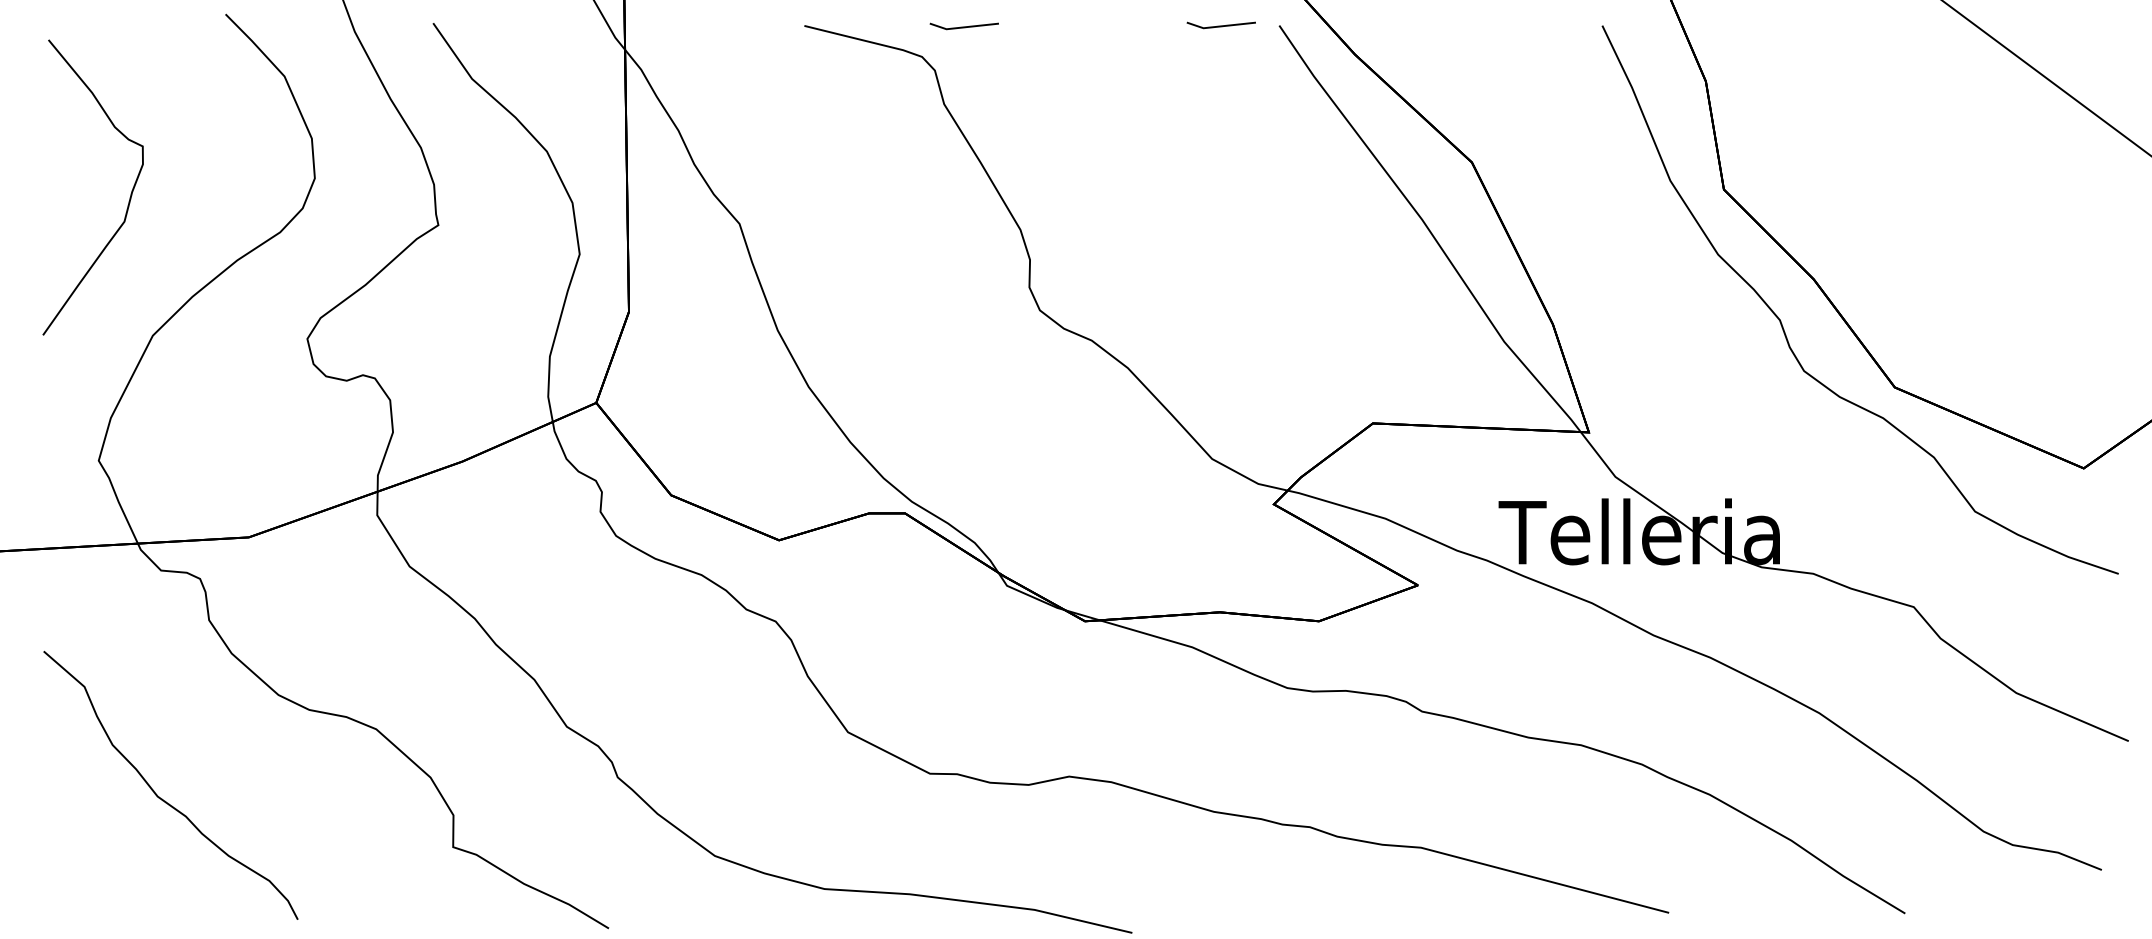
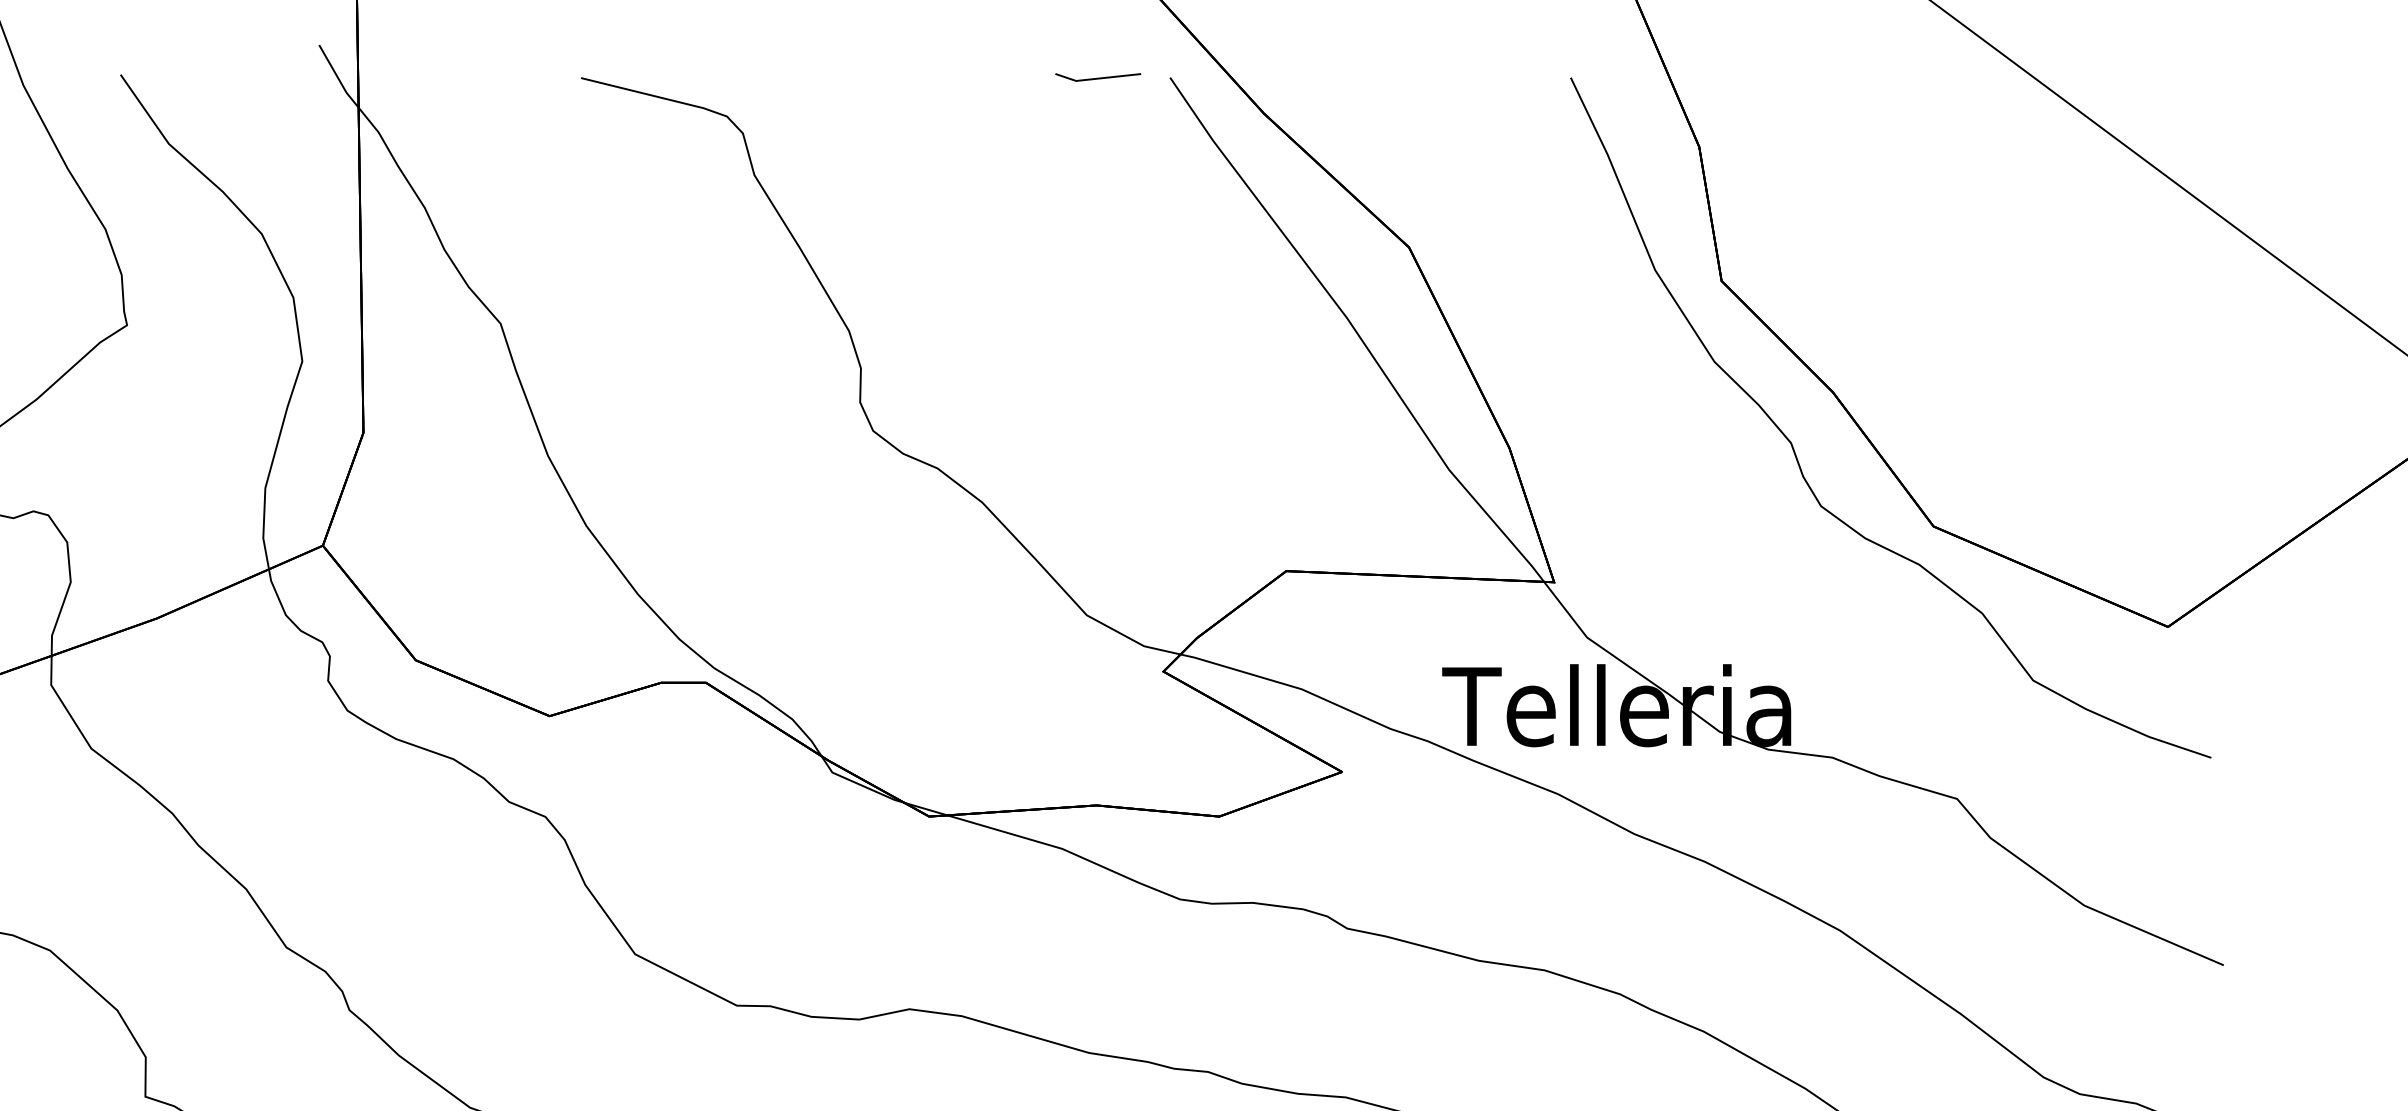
line: (963, 26) -> (778, 78), removed

